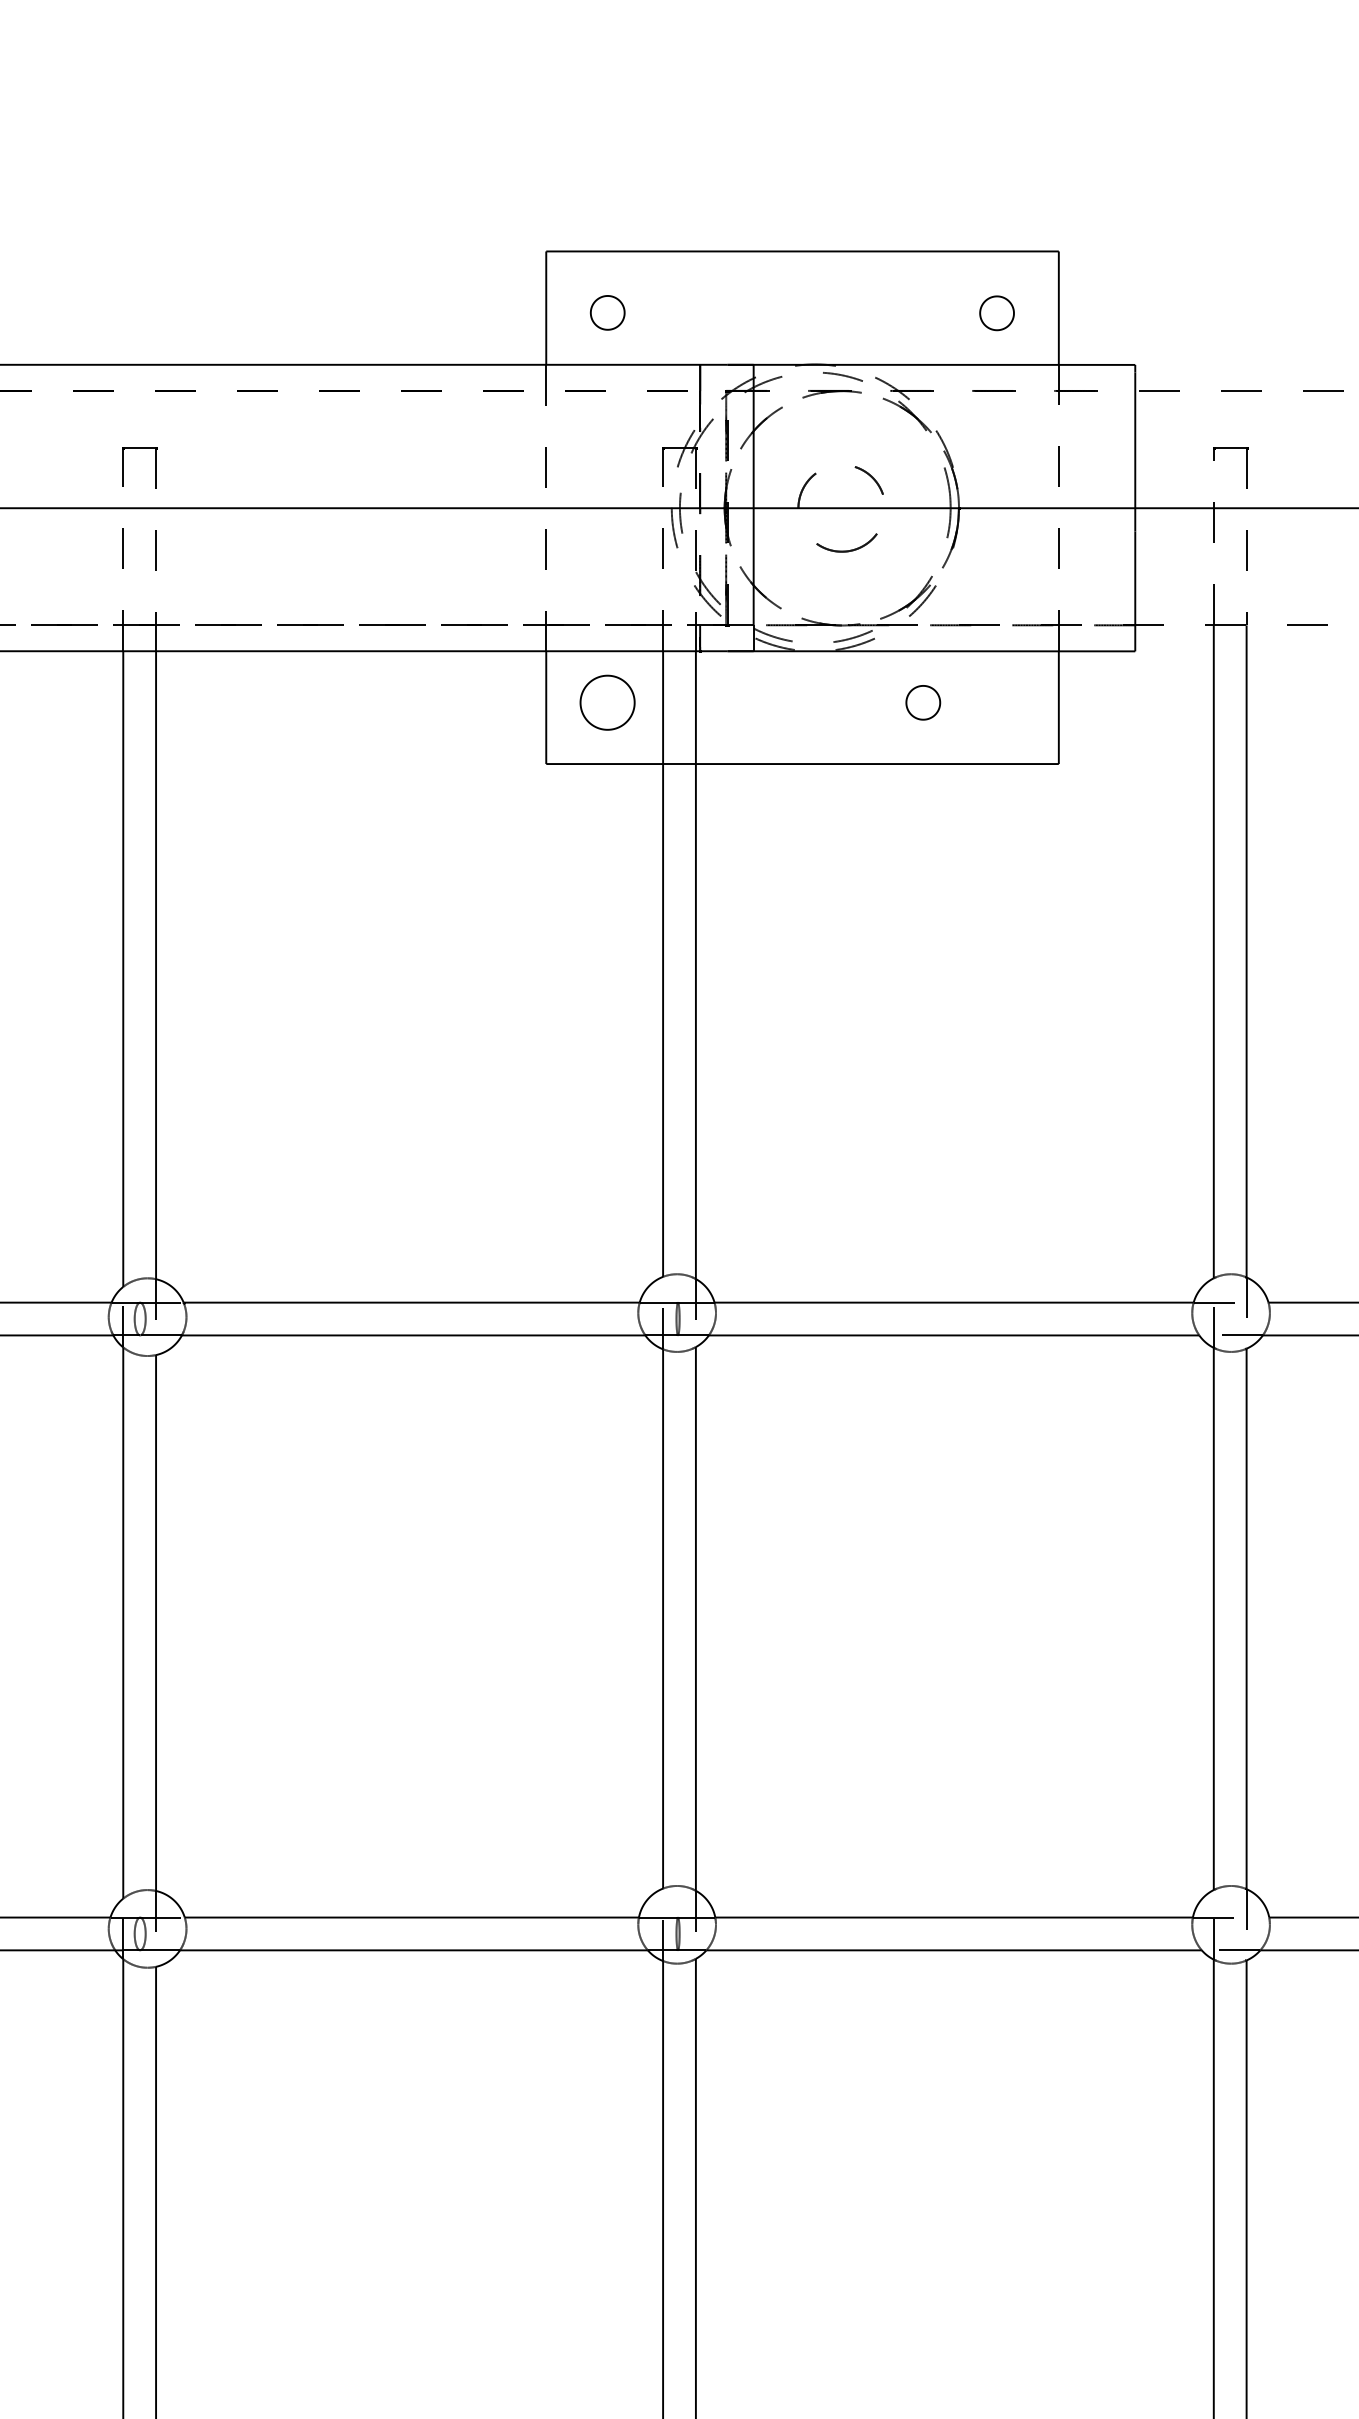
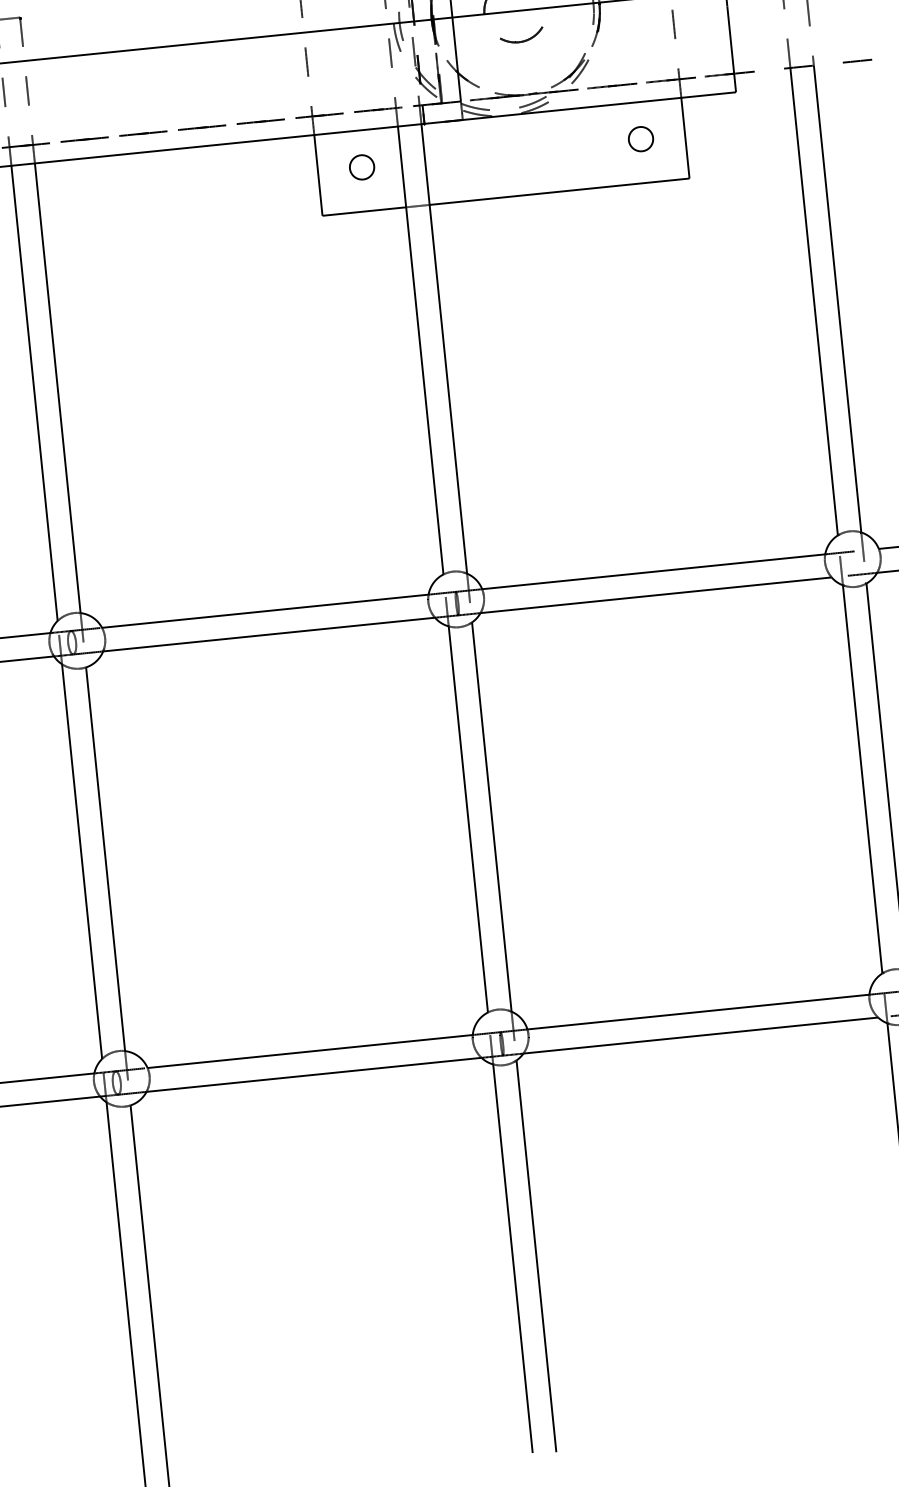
part: (607, 702) -> (361, 167), size x0.62
part: (923, 702) -> (641, 138), moved

